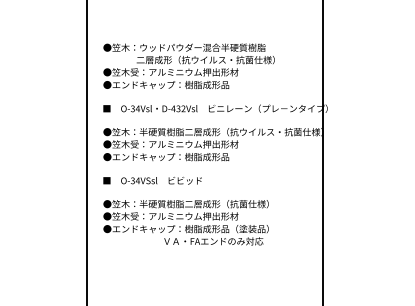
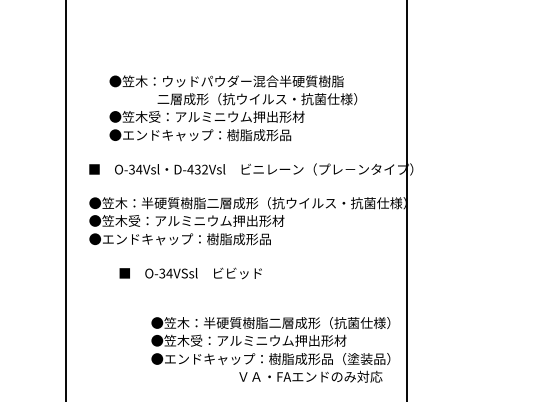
text: (188, 66) -> (232, 108), moved
text: (152, 180) -> (190, 273), moved
text: (185, 222) -> (269, 349), moved

